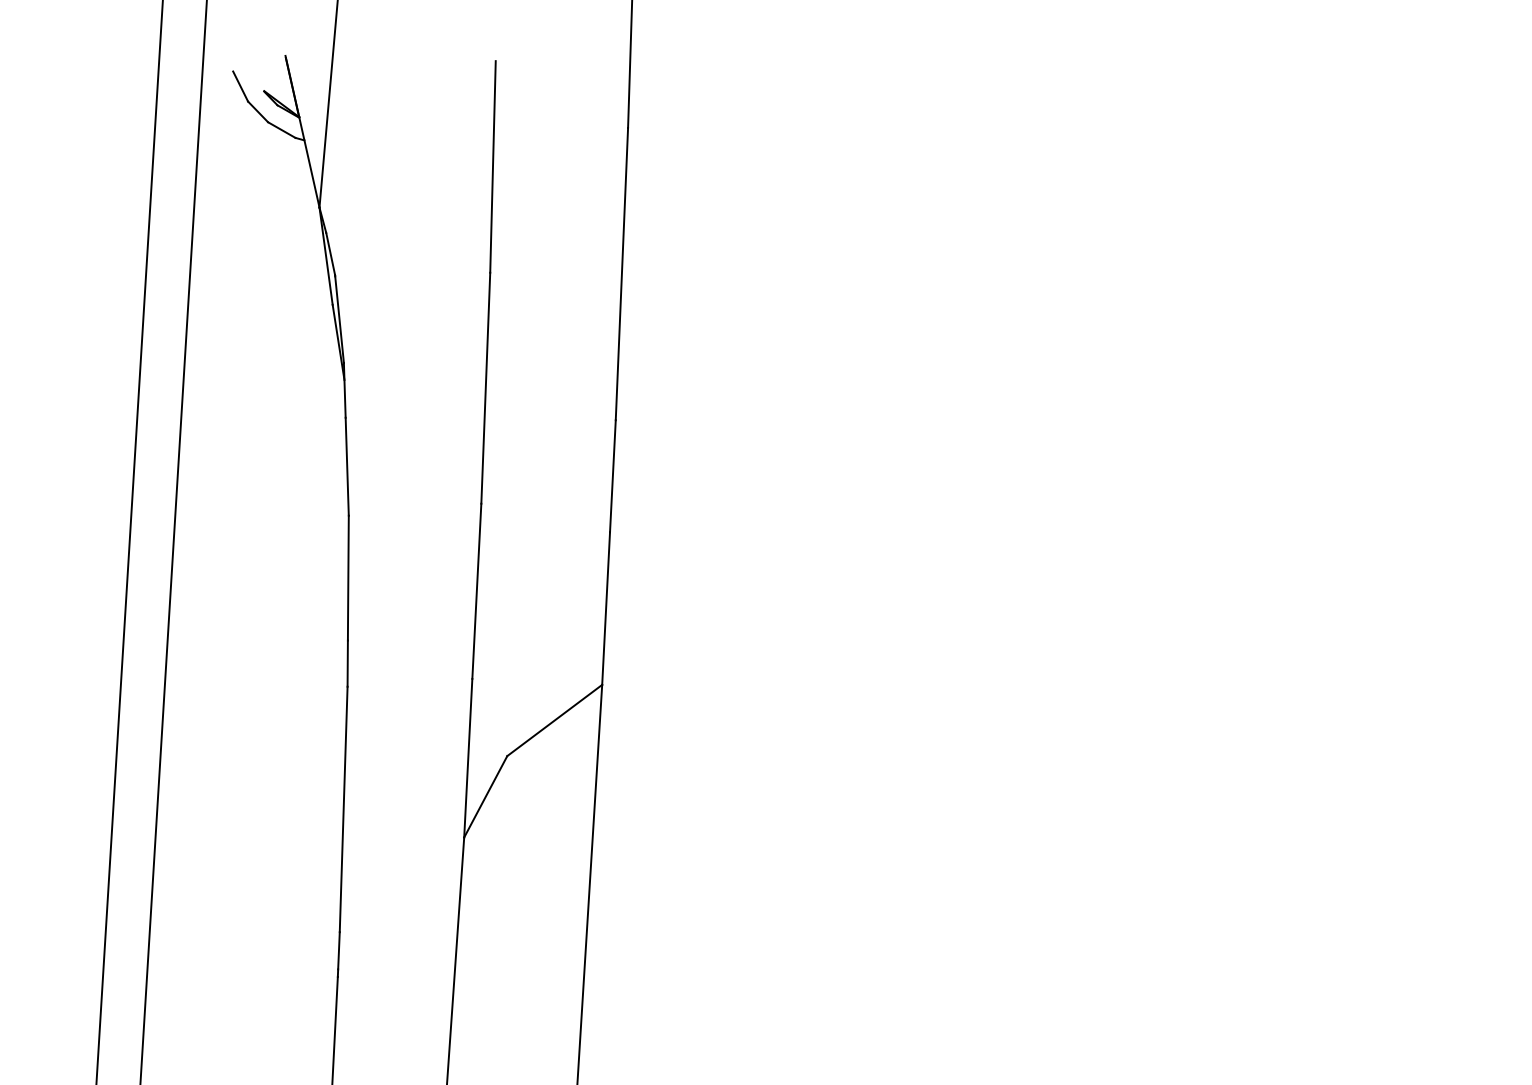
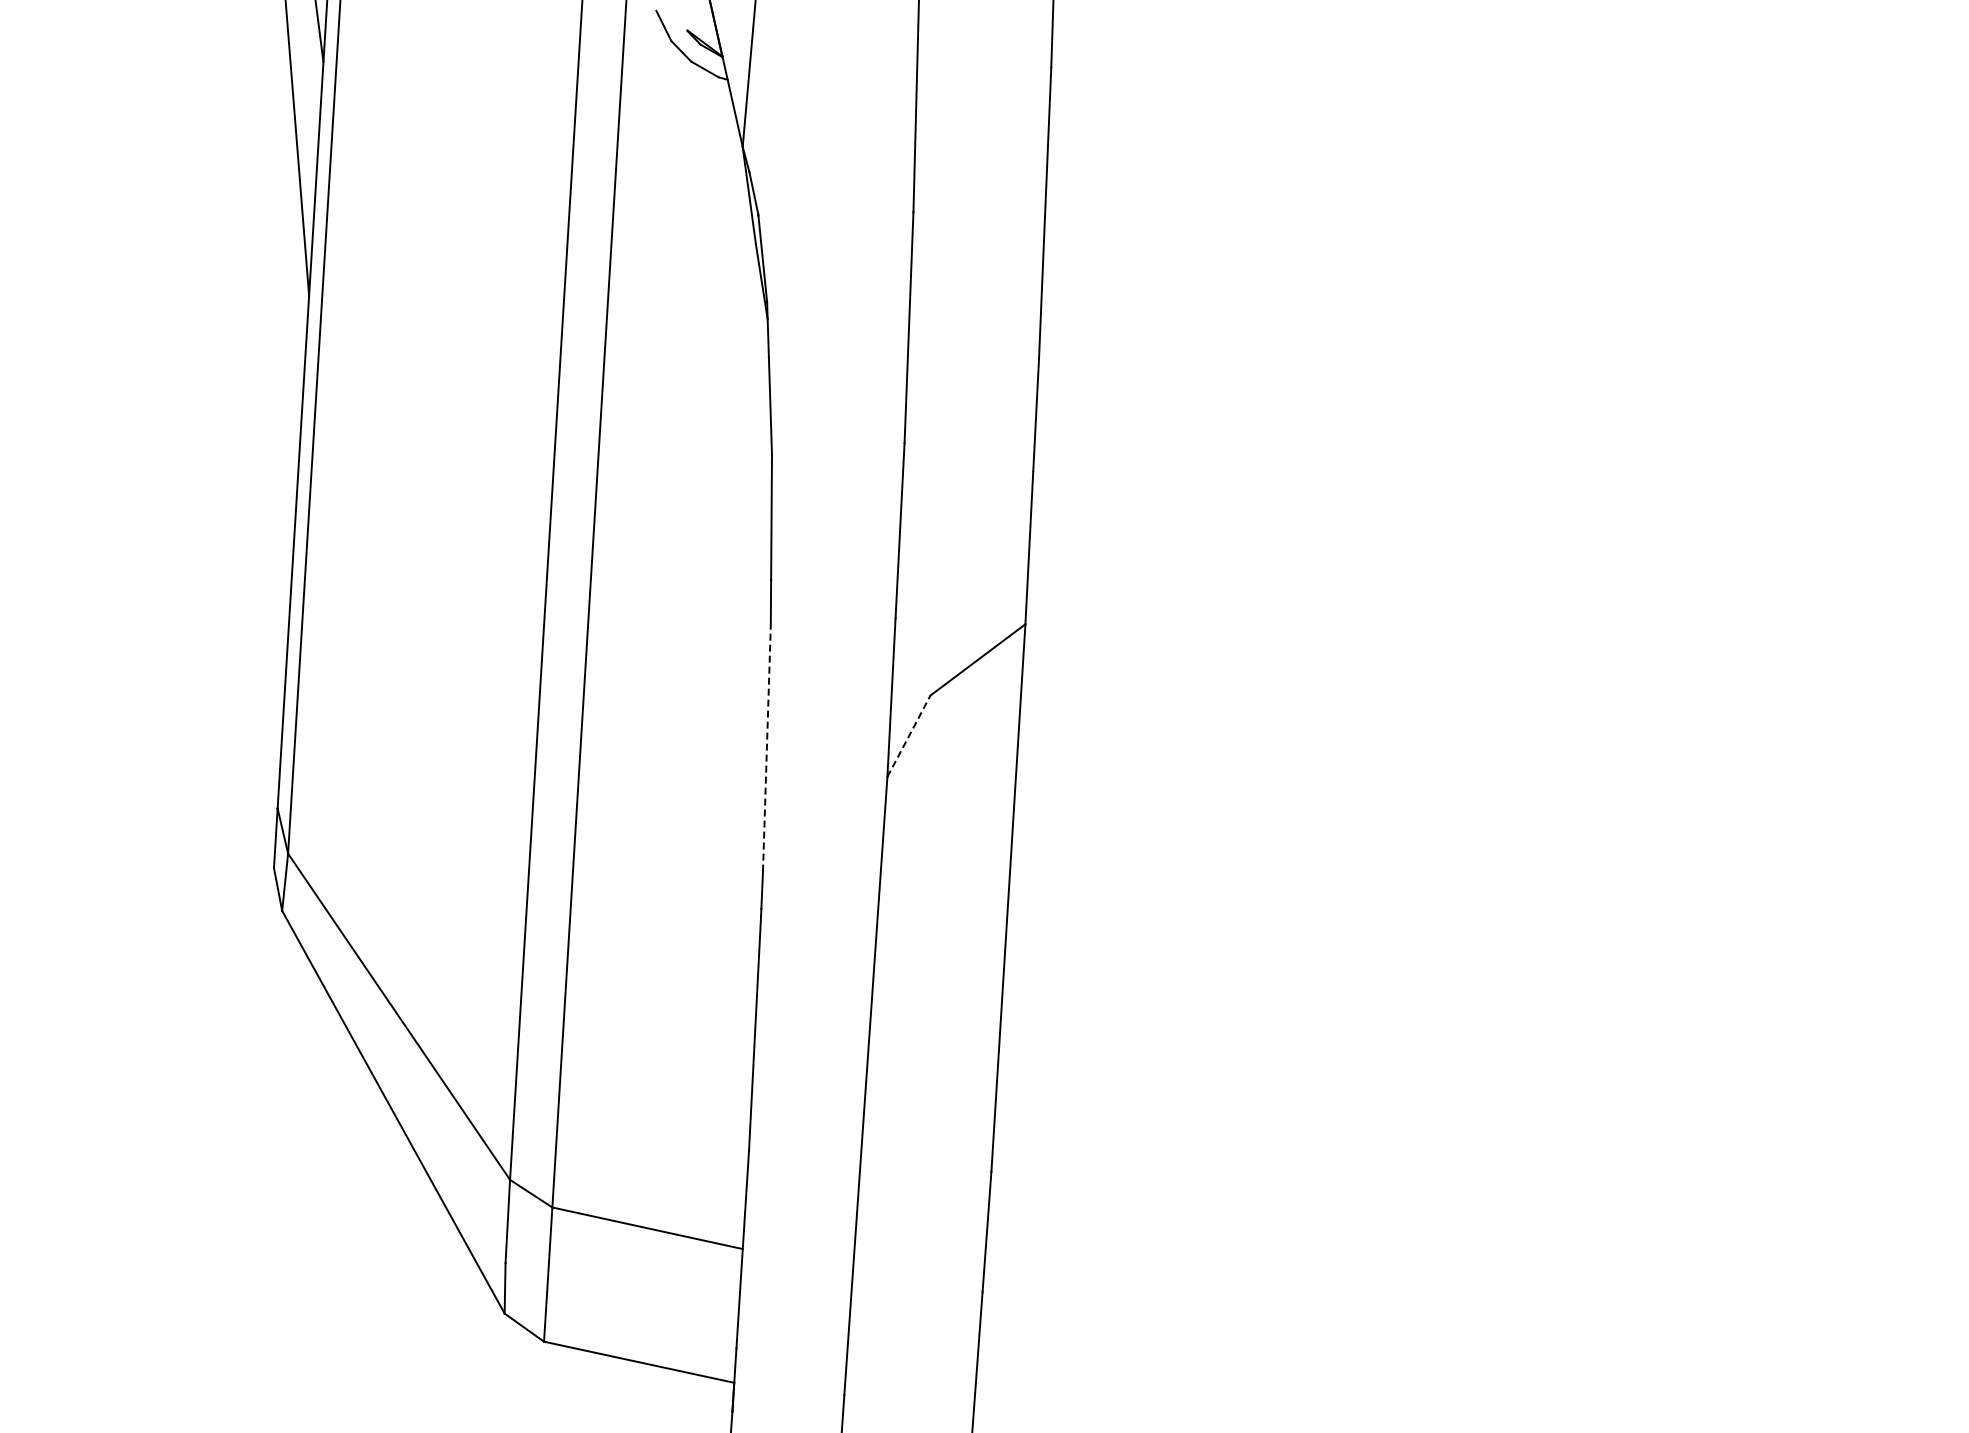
line: (486, 796) -> (909, 735), solid -> dashed
line: (343, 809) -> (766, 748), solid -> dashed

